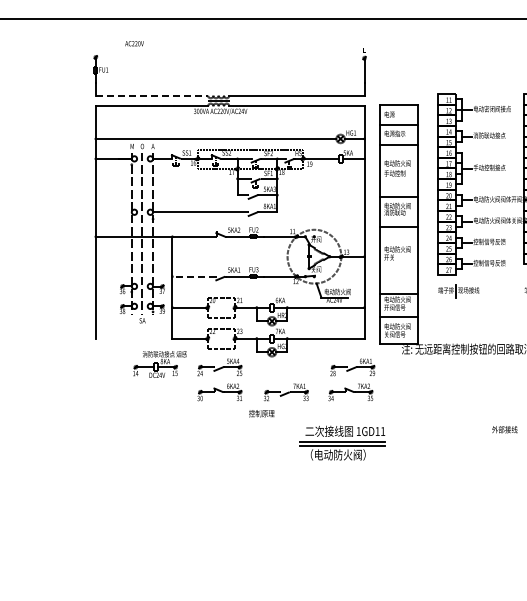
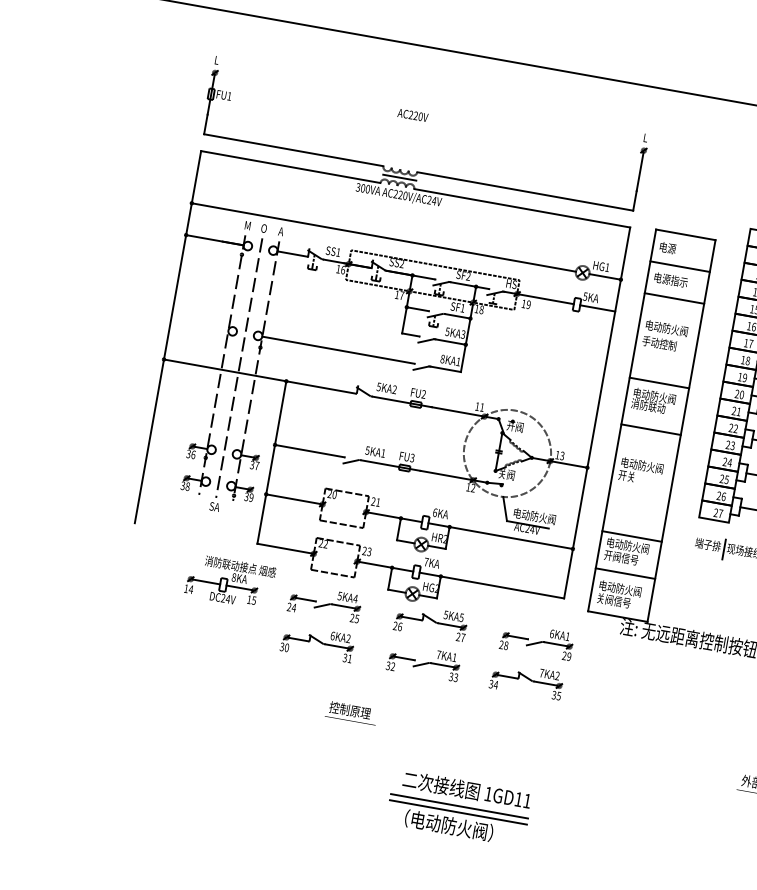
text: (134, 43) -> (412, 115), moved
line: (152, 95) -> (294, 150), dashed -> solid
line: (194, 276) -> (310, 451), dashed -> solid
part: (286, 367) -> (431, 622), added
text: (261, 413) -> (349, 710), moved
part: (342, 442) -> (459, 807), moved

